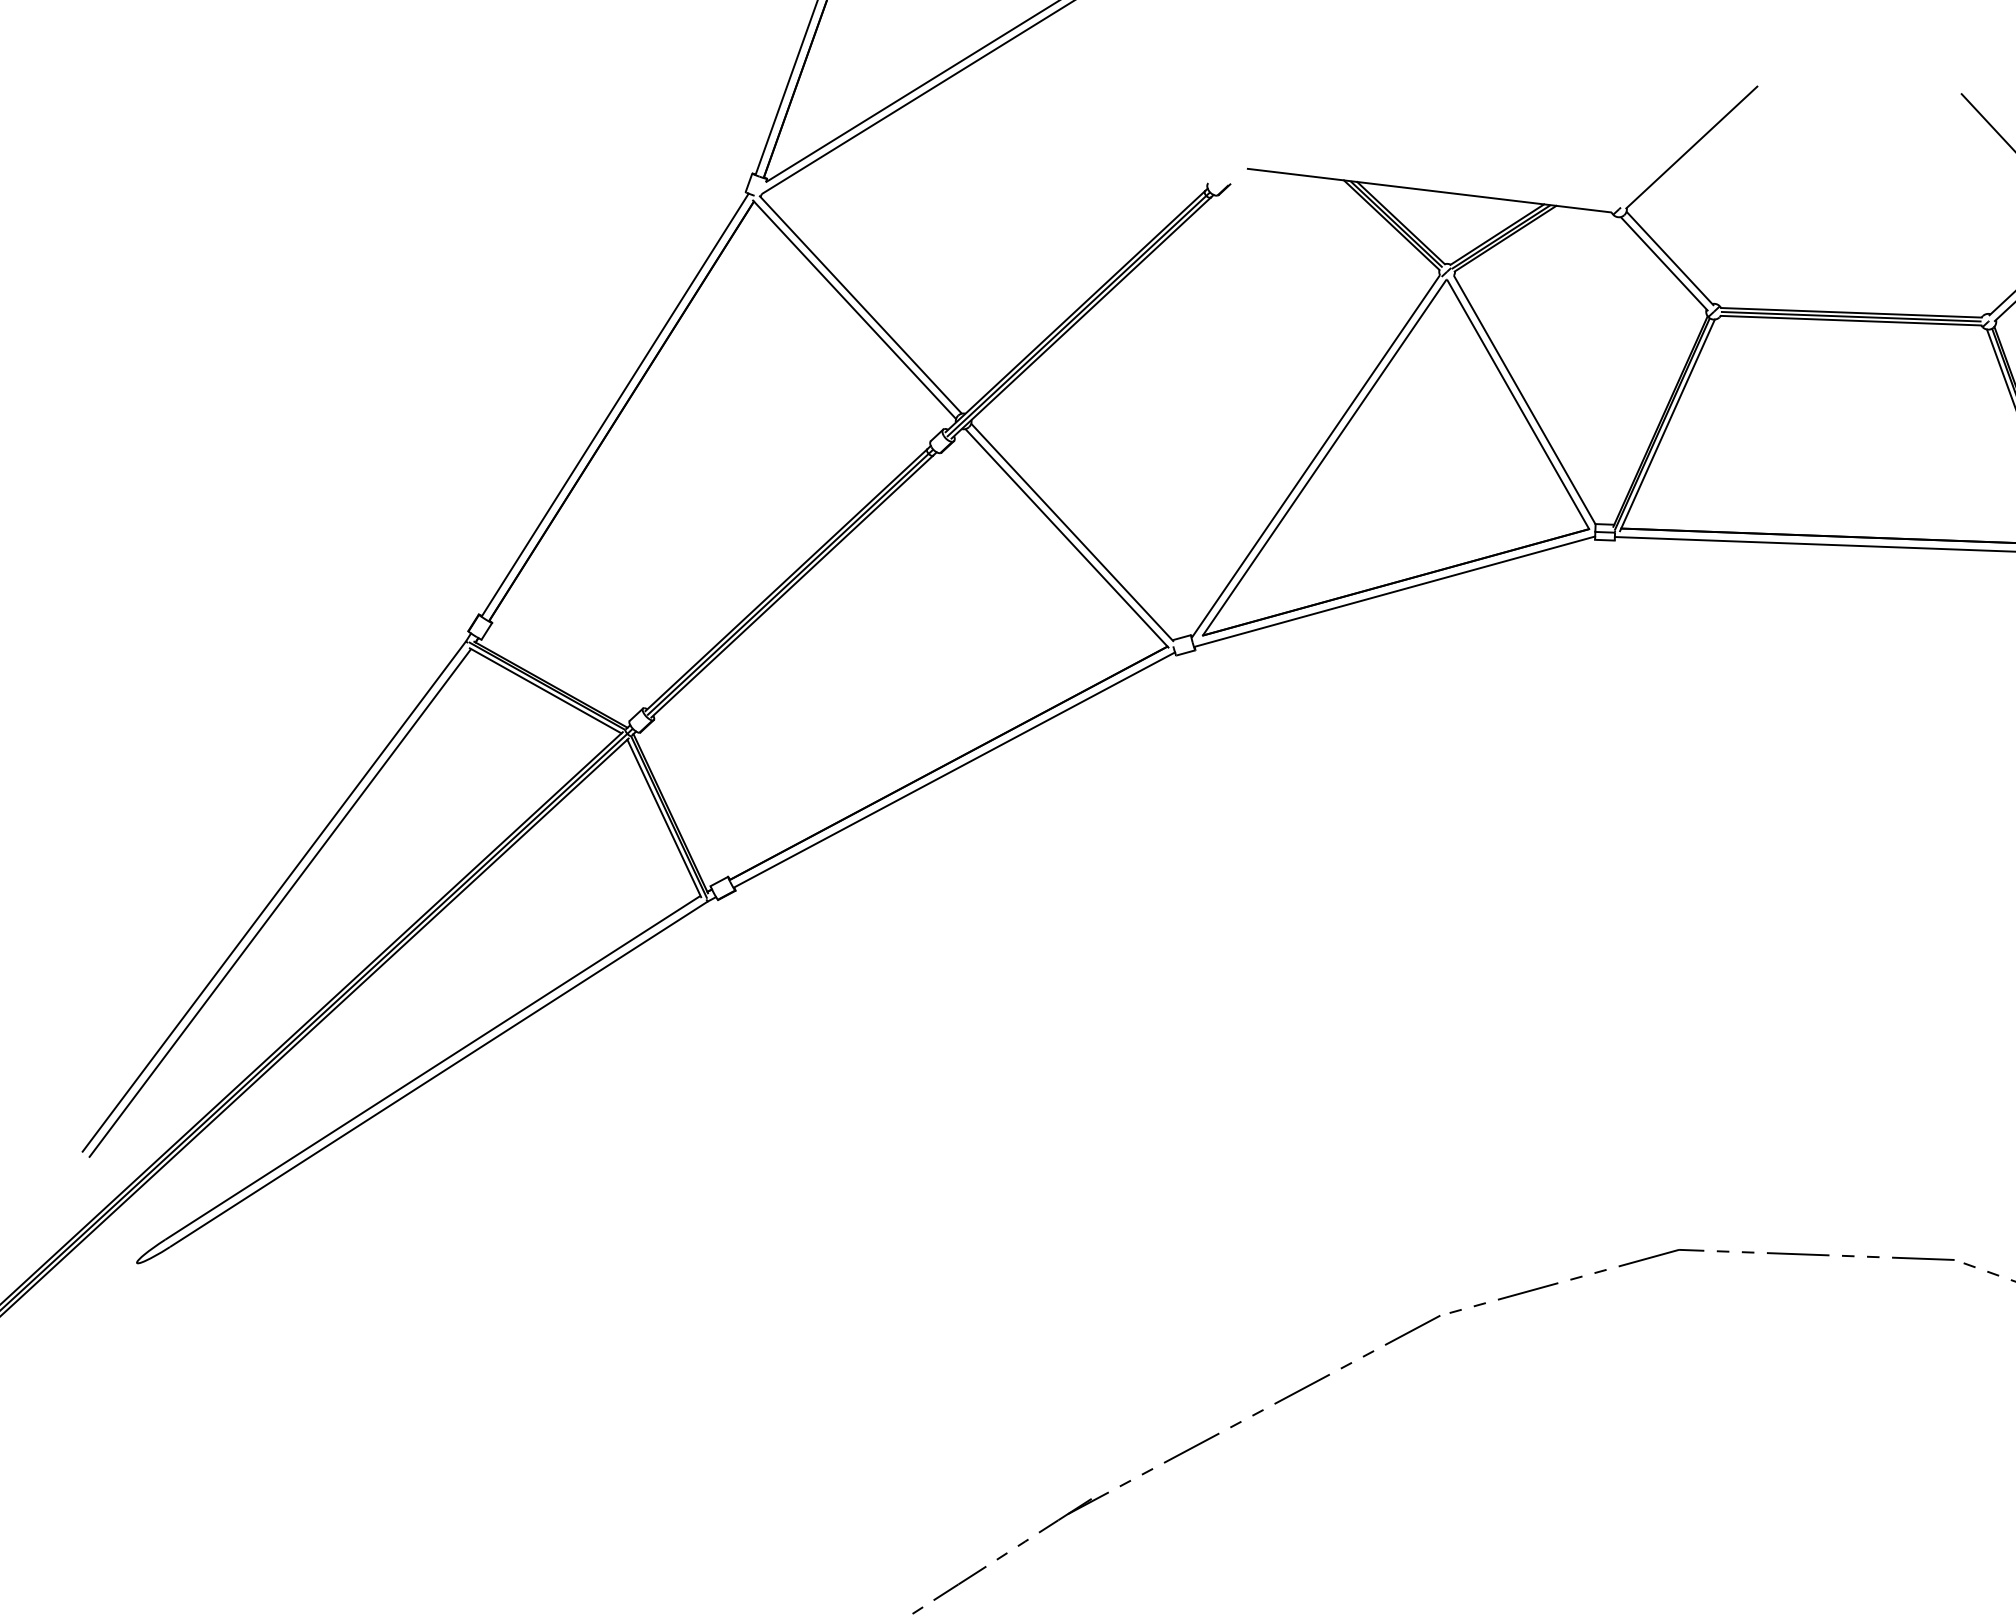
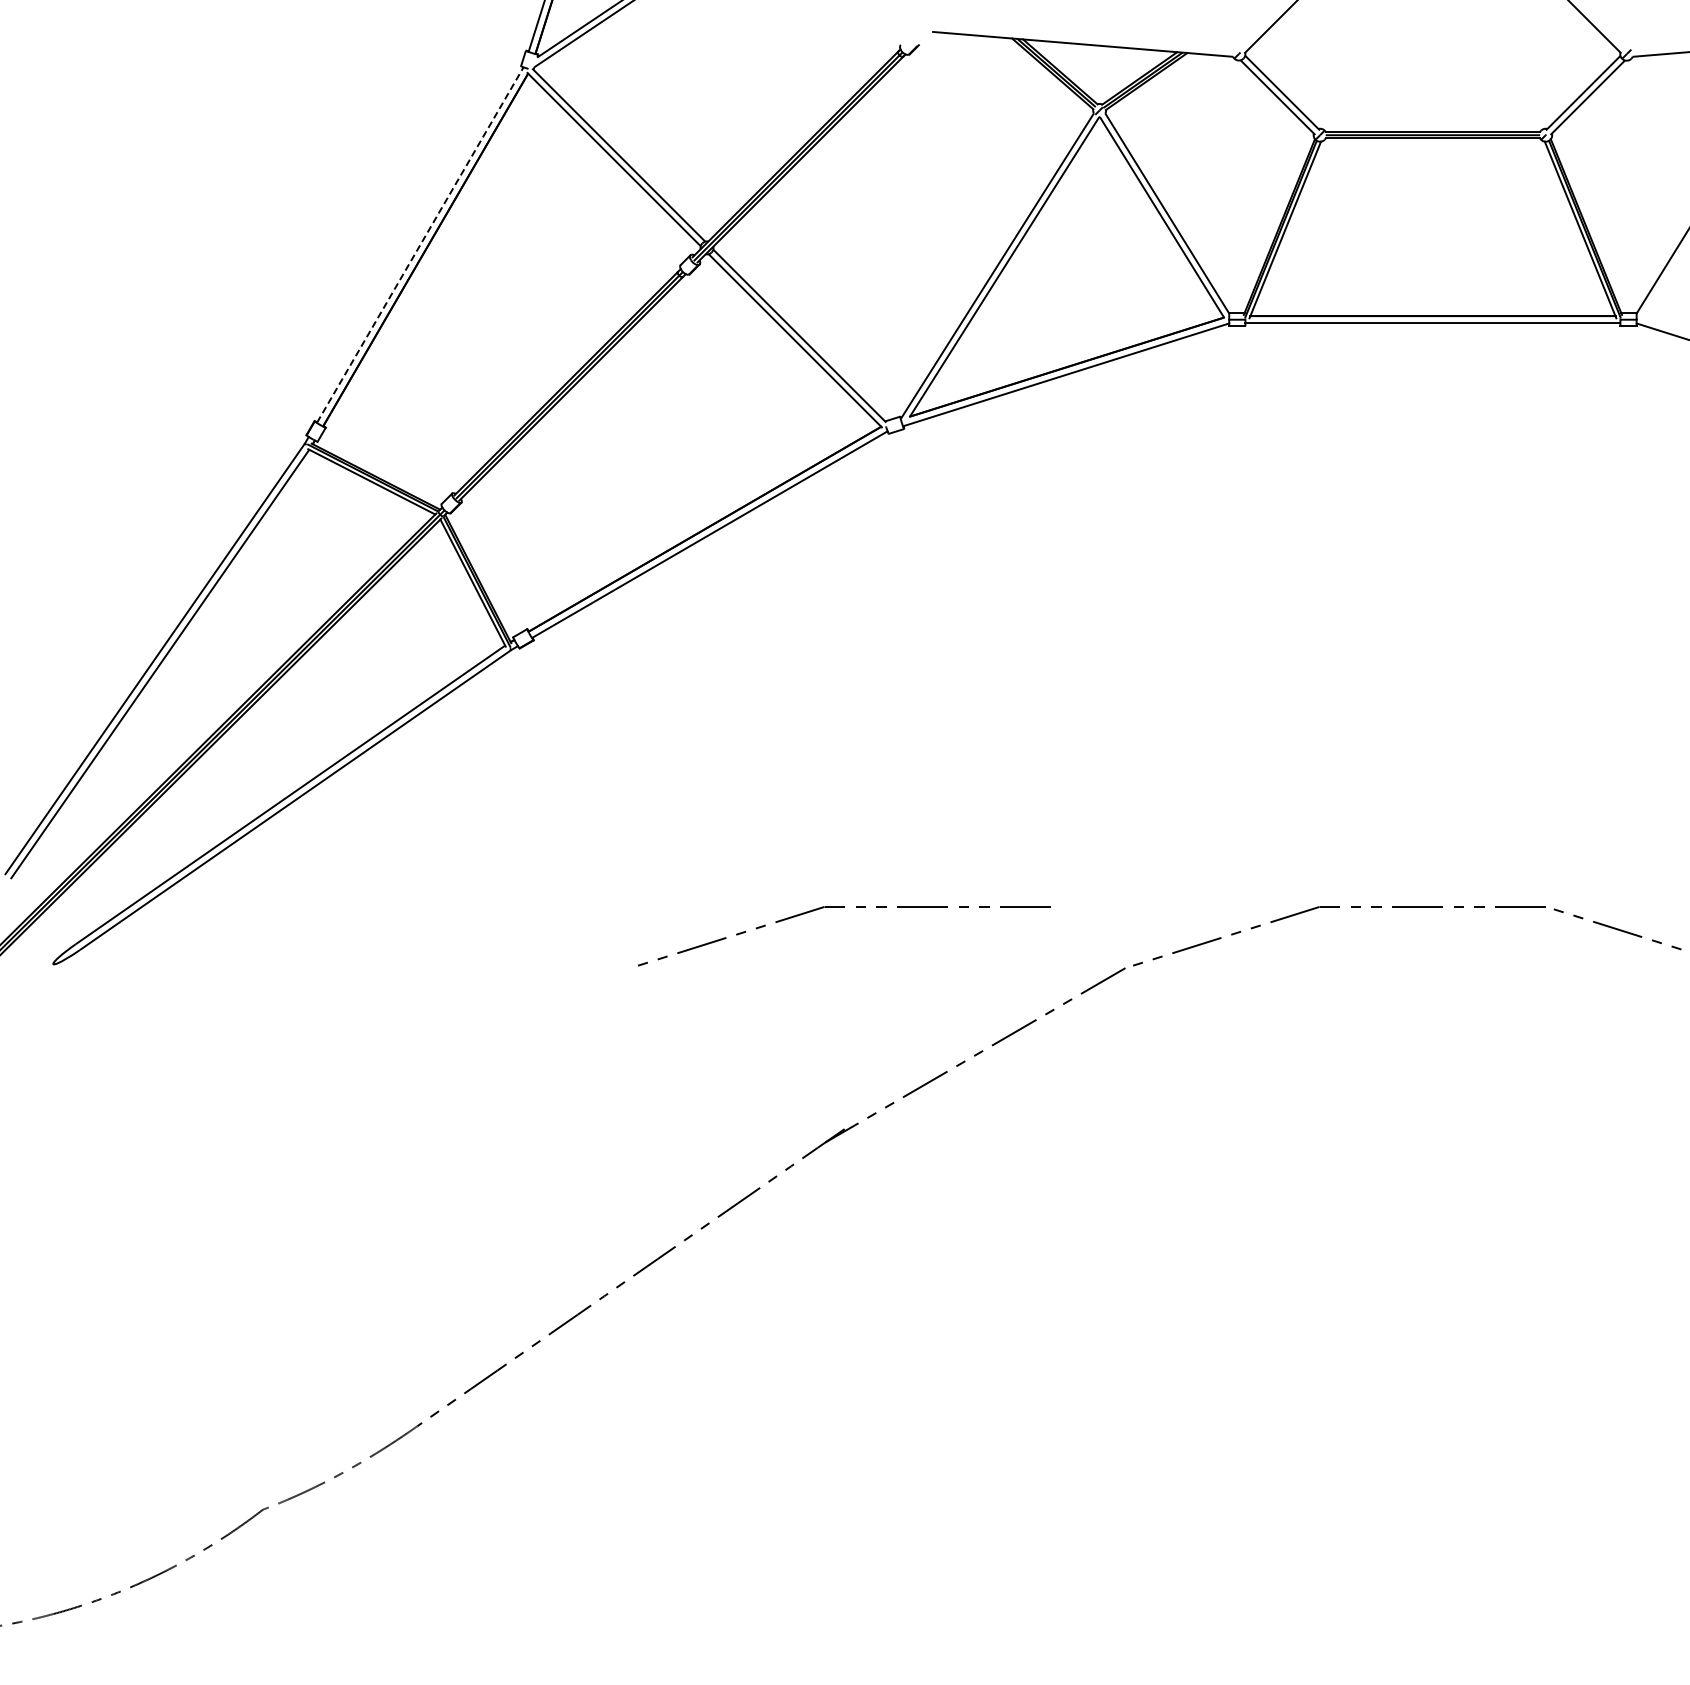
line: (615, 404) -> (420, 244), solid -> dashed
part: (1101, 1229) -> (844, 907), added

